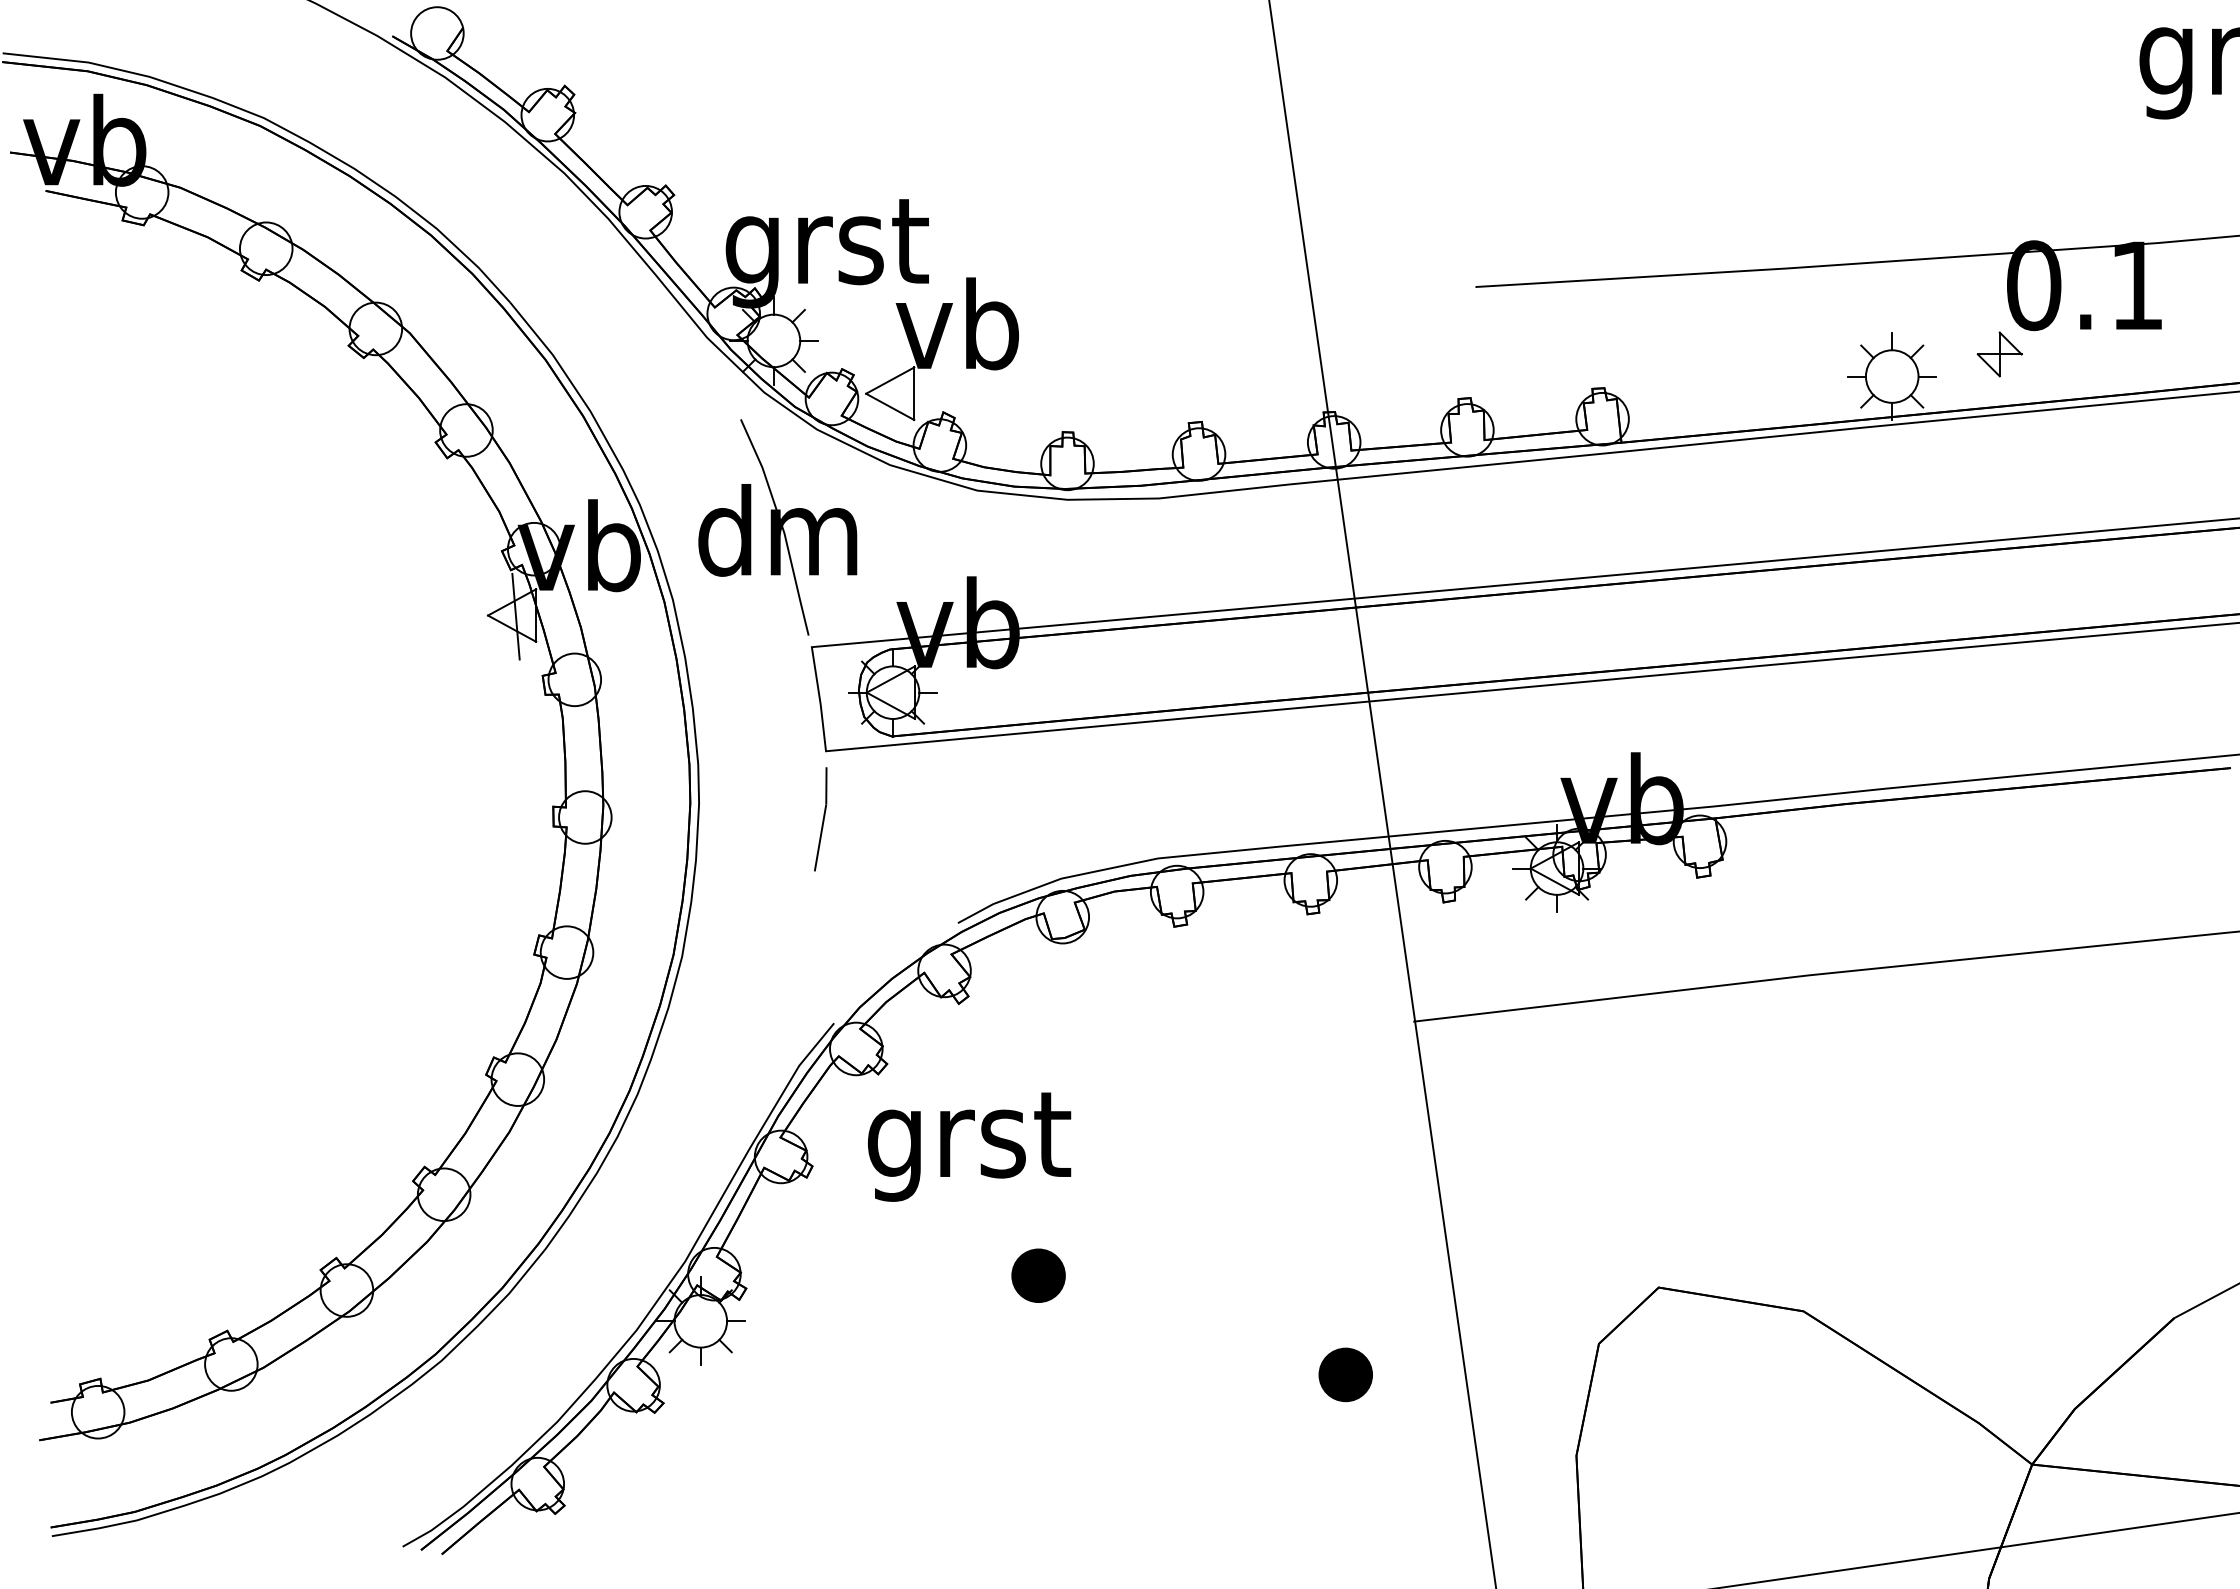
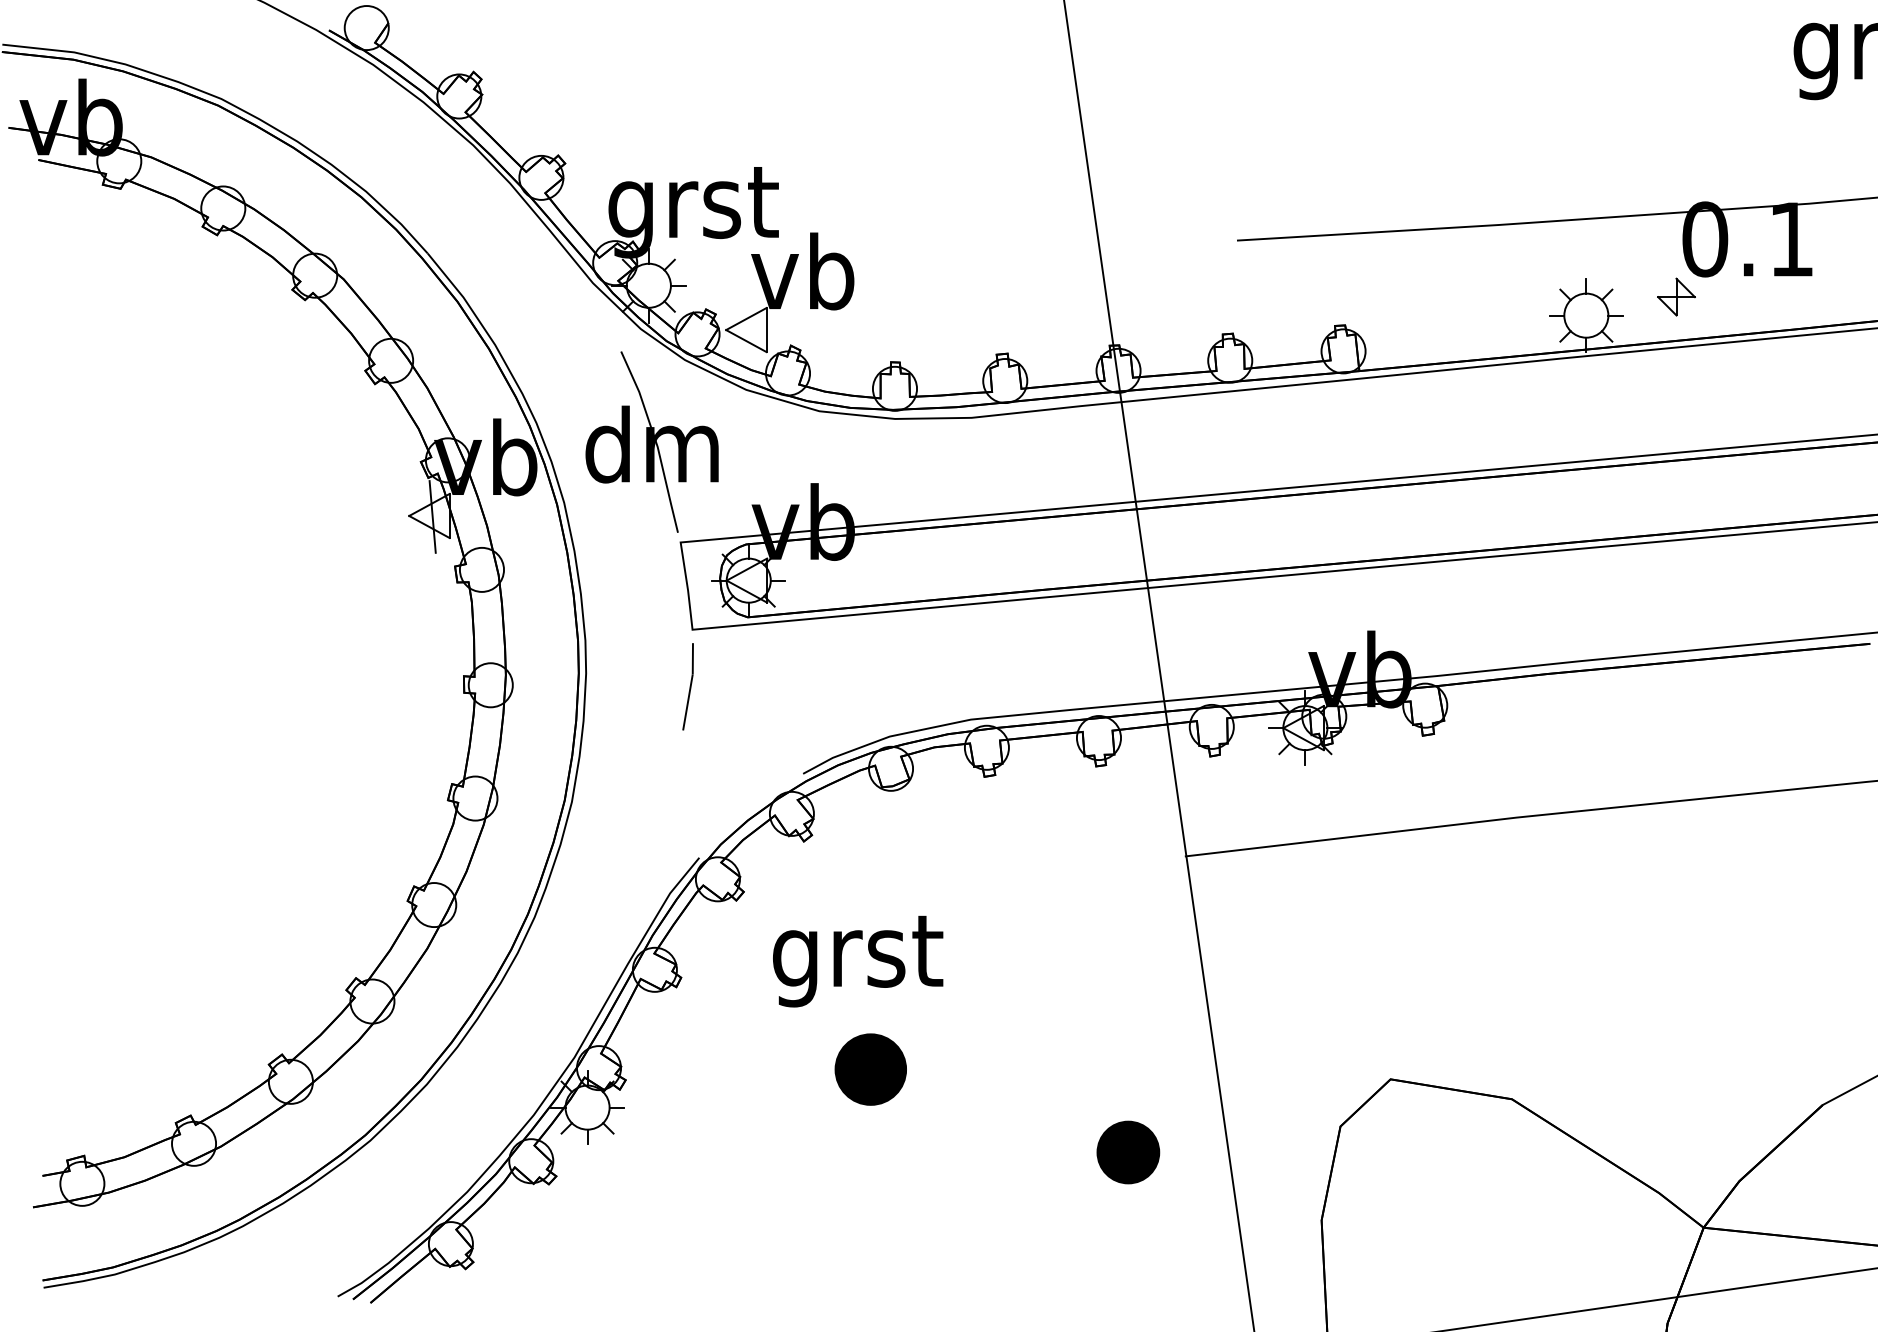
text: (969, 1146) -> (858, 961), moved
part: (1038, 1275) -> (870, 1069), size x1.6
part: (1345, 1374) -> (1128, 1152), size x1.4

